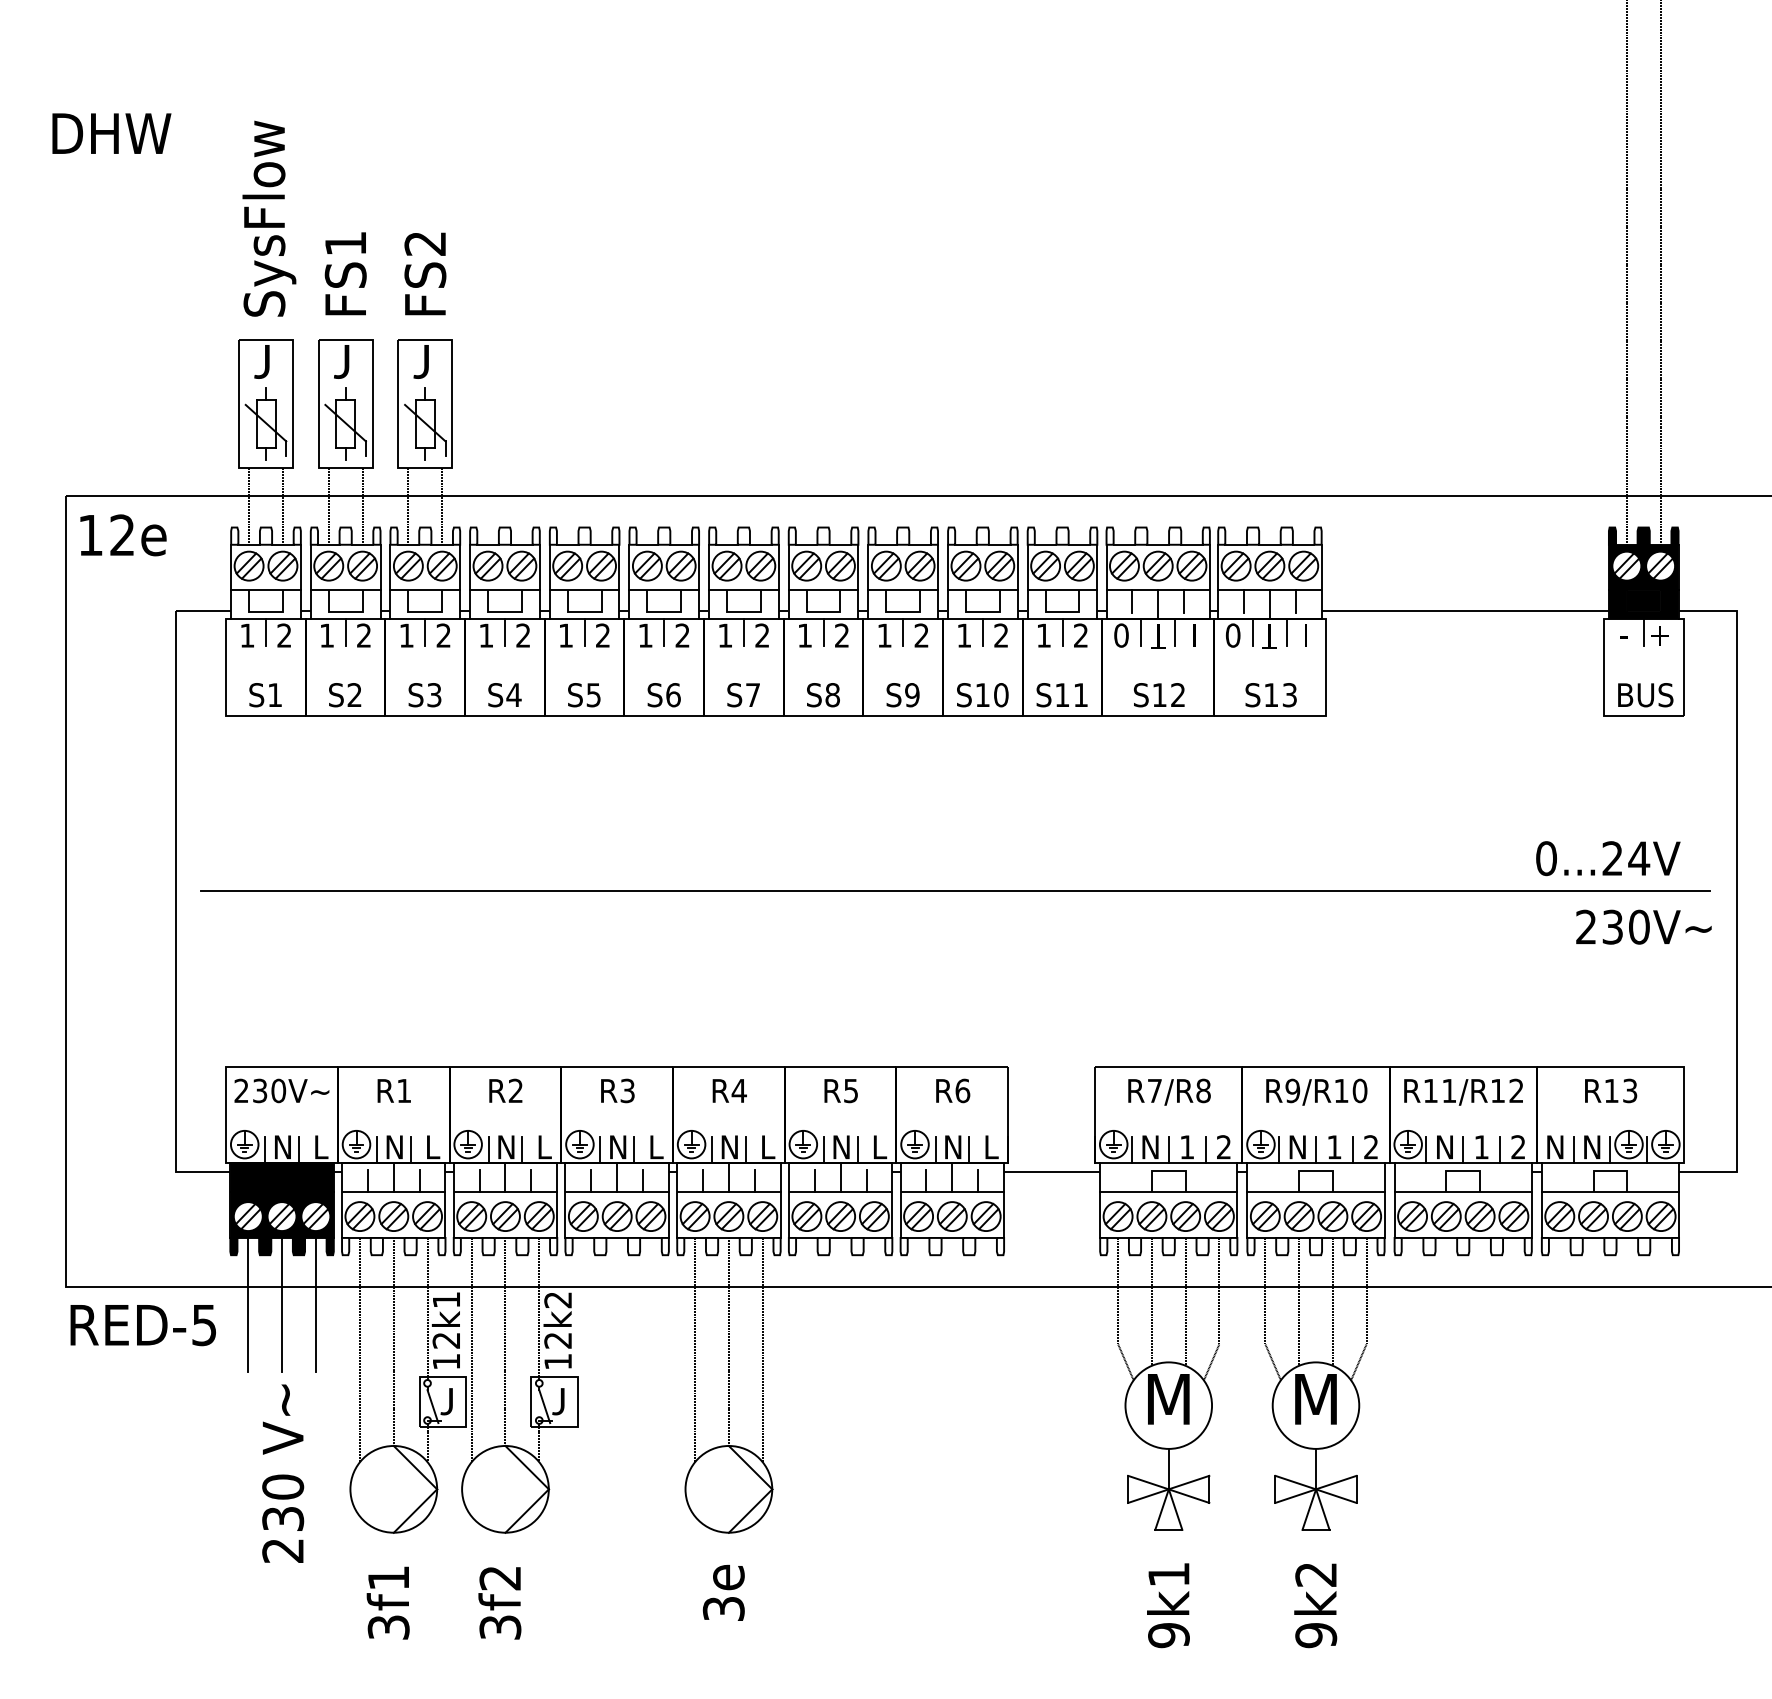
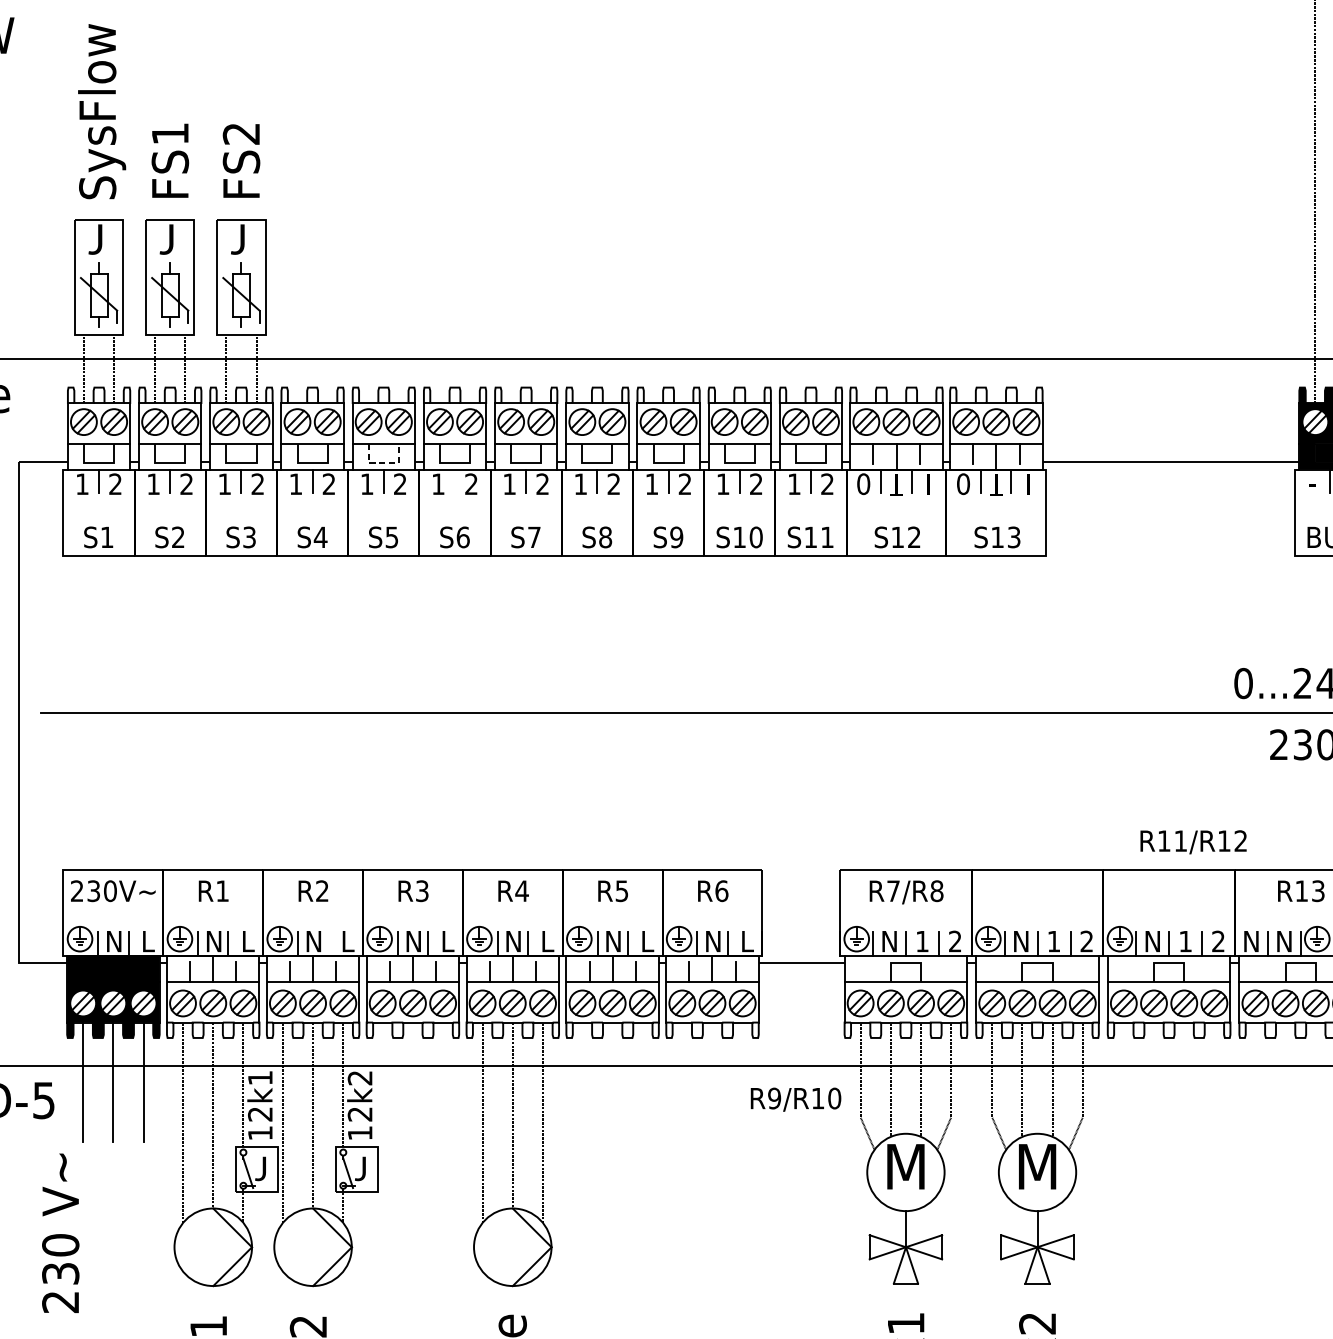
line: (584, 611) -> (383, 462), solid -> dashed
line: (664, 632) -> (455, 481), removed
text: (1316, 1091) -> (795, 1099), moved
text: (1463, 1091) -> (1193, 841), moved
line: (522, 1149) -> (328, 943), removed
text: (283, 1473) -> (61, 1233), moved

